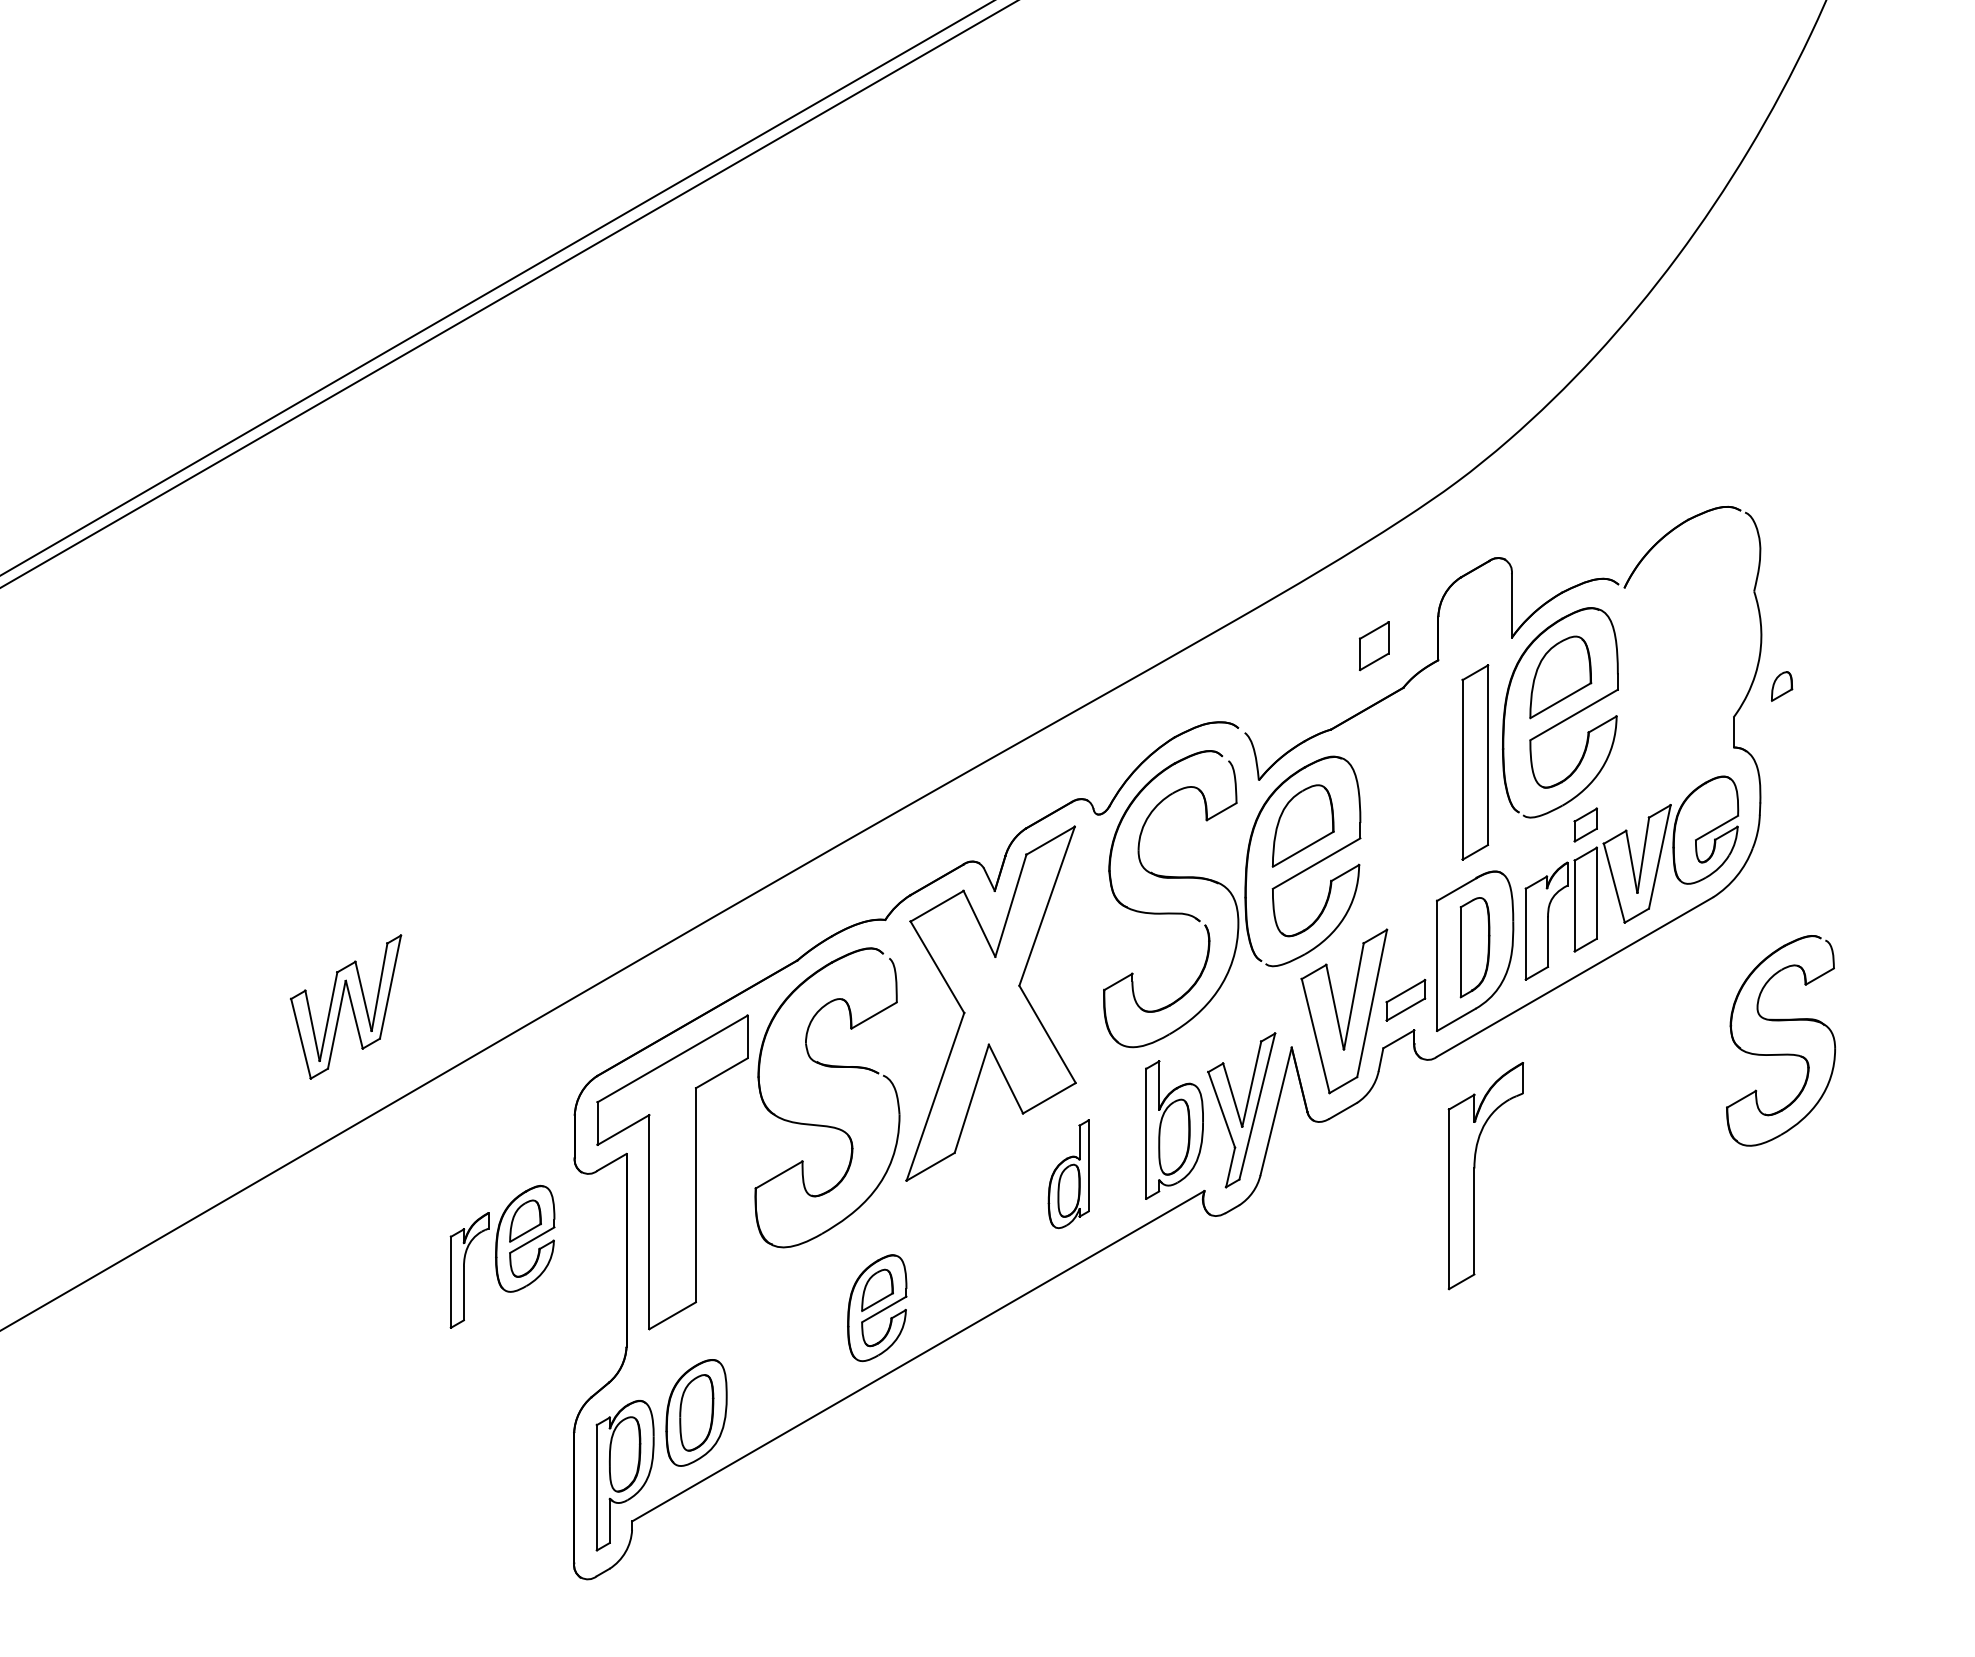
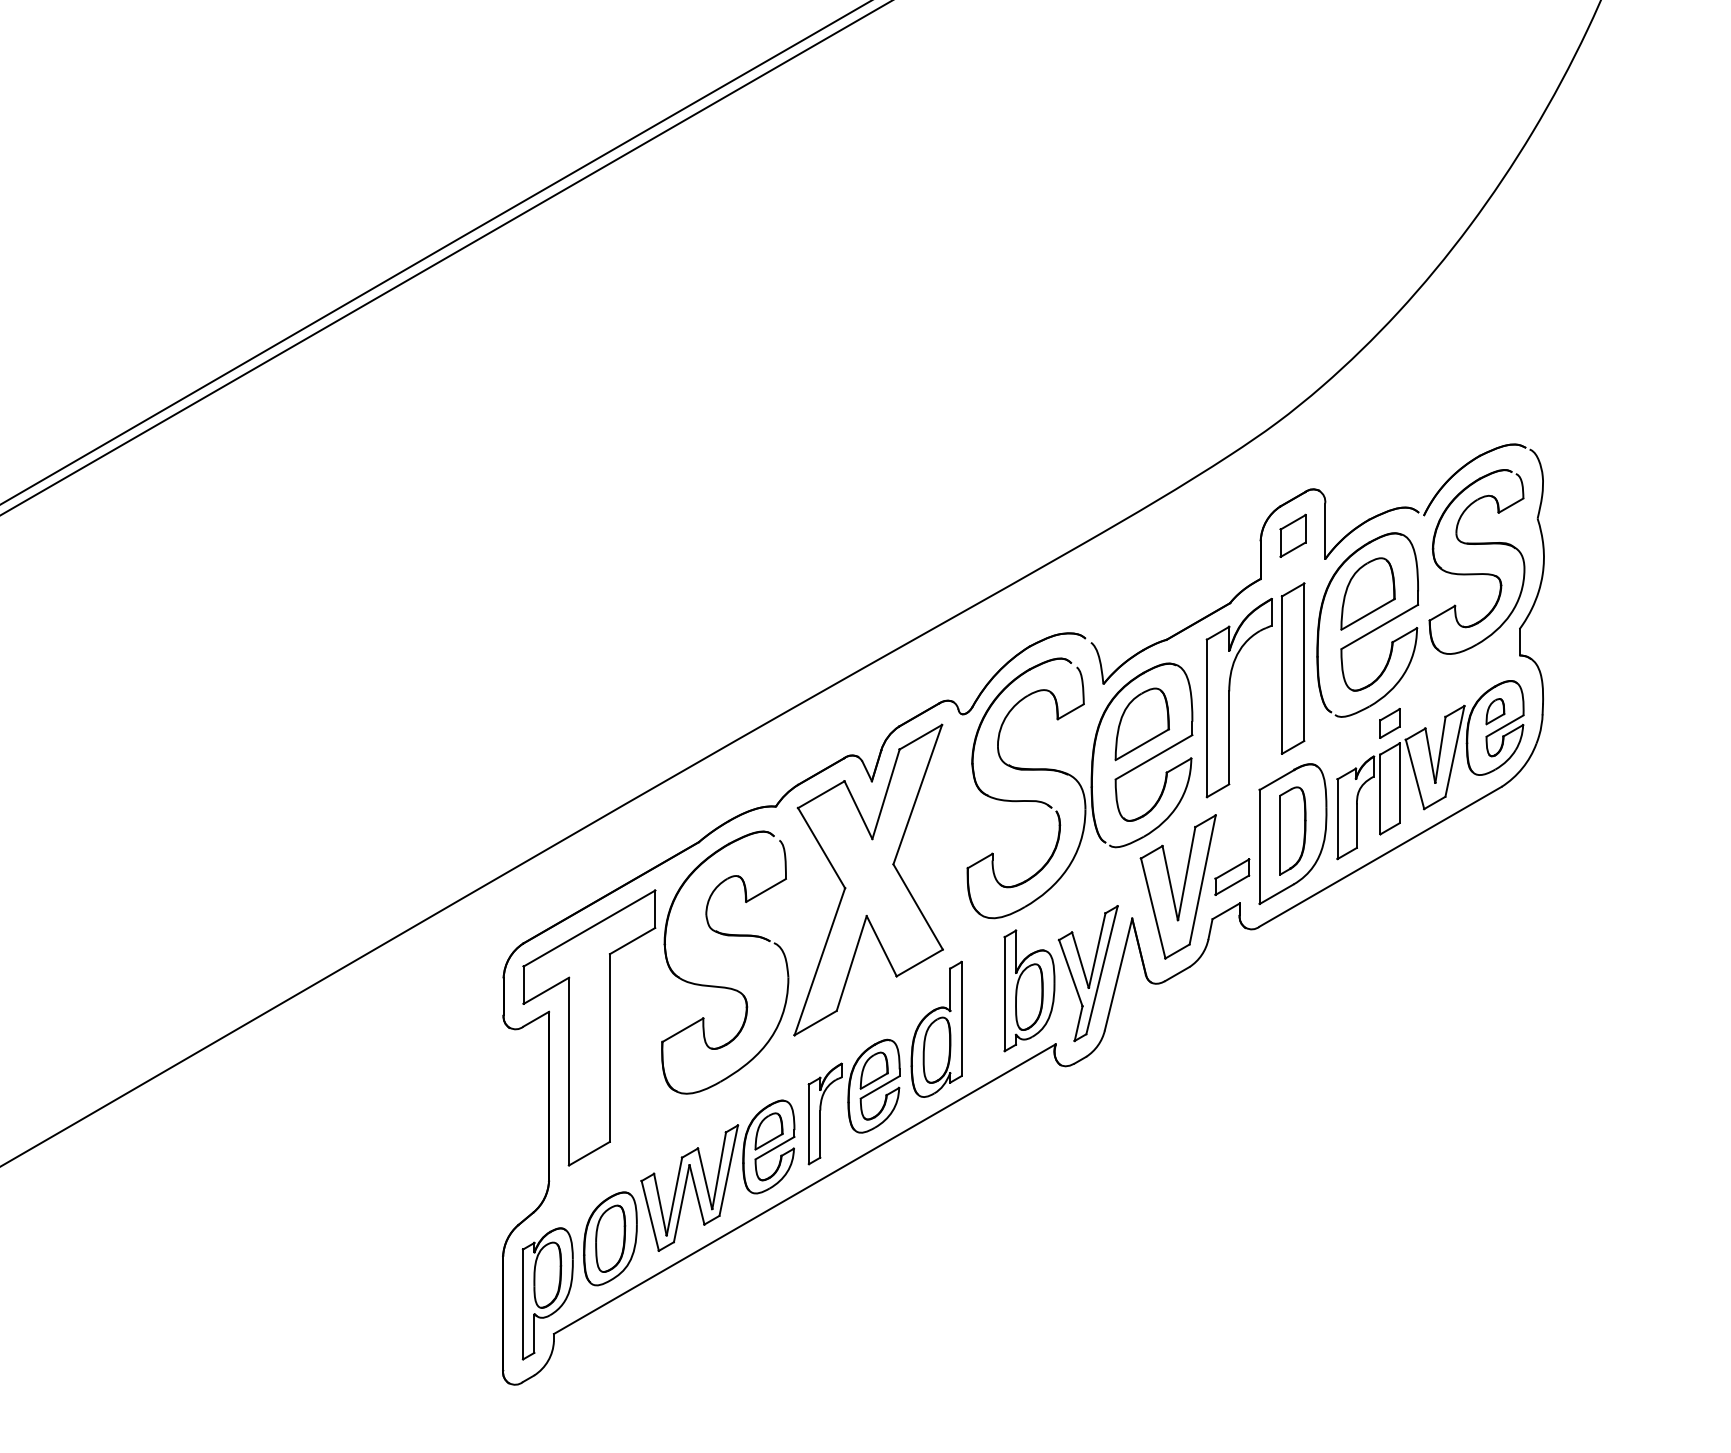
part: (1373, 646) -> (1292, 536), moved
part: (1781, 686) -> (1494, 711), moved
part: (346, 1006) -> (690, 1187), moved
part: (1780, 1053) -> (1476, 573), moved
part: (1068, 1174) -> (936, 1029), size x1.43
part: (1474, 1176) -> (1229, 698), moved
part: (502, 1256) -> (854, 1101), moved

